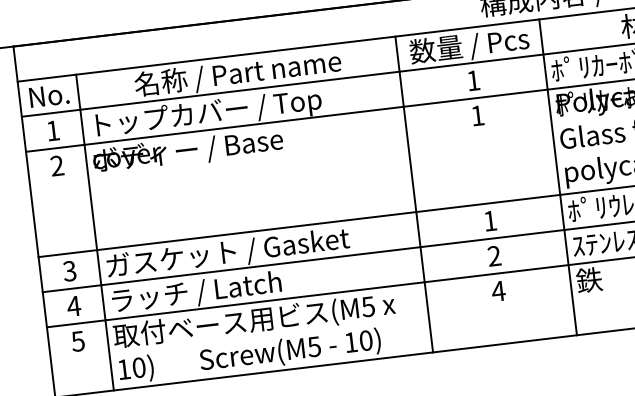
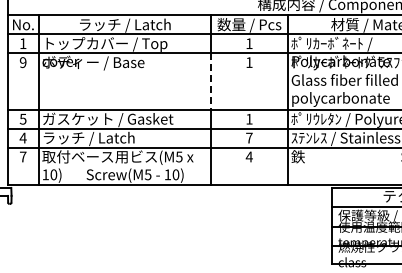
text: (237, 74) -> (124, 25), 名称 / Part name -> ラッチ / Latch
line: (409, 159) -> (210, 81), solid -> dashed
text: (56, 167) -> (22, 63), 2 -> 9
text: (494, 255) -> (249, 137), 2 -> 7
text: (70, 269) -> (23, 118), 3 -> 5
text: (76, 340) -> (22, 156), 5 -> 7

